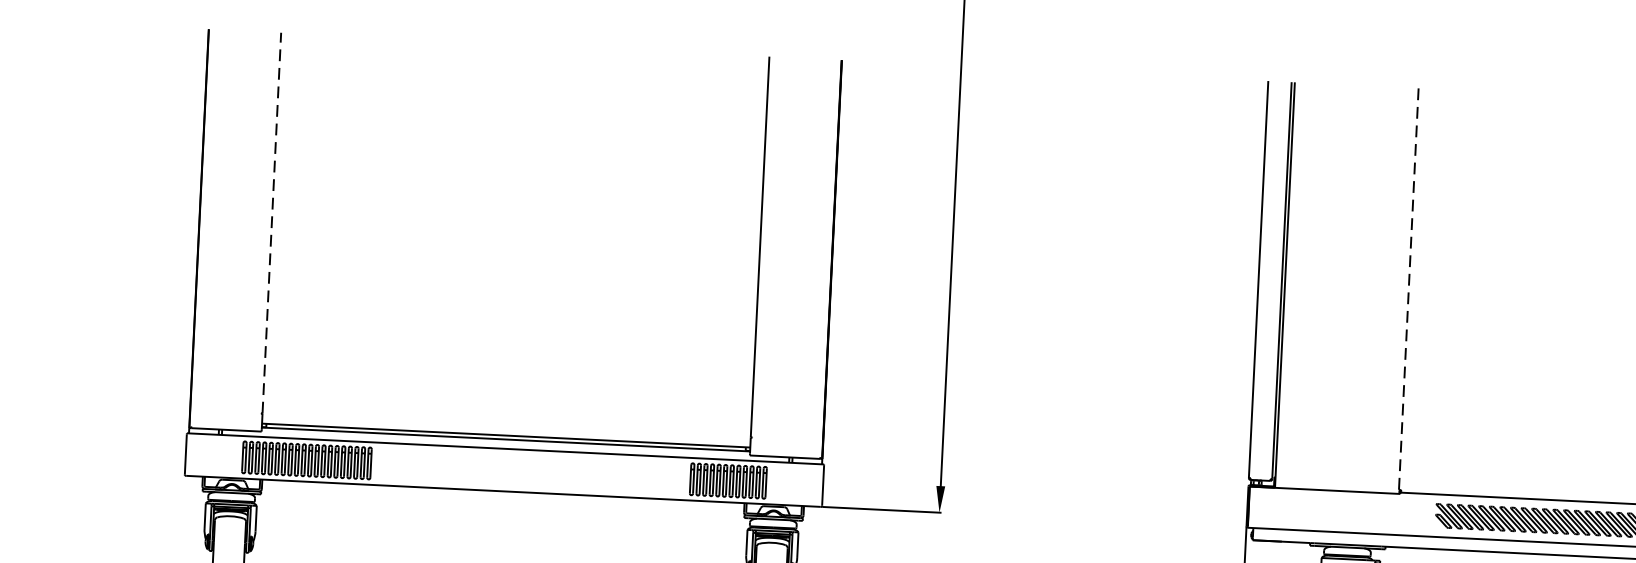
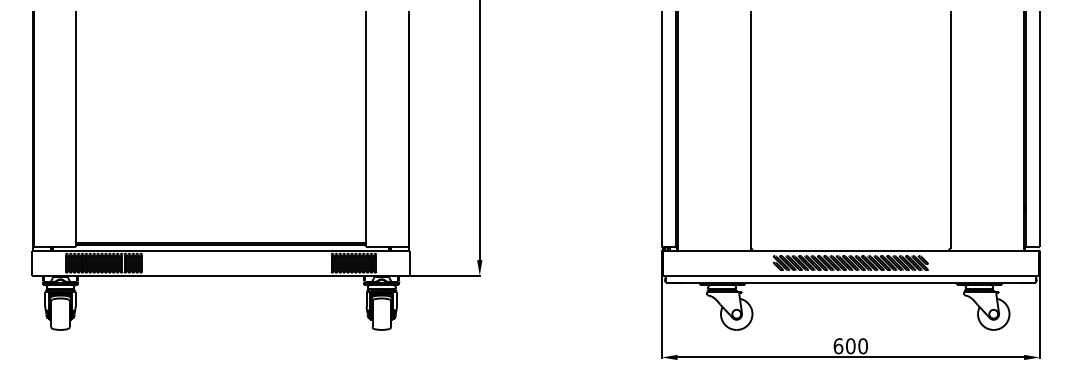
line: (272, 222) -> (76, 123), dashed -> solid
line: (1409, 290) -> (751, 130), dashed -> solid

